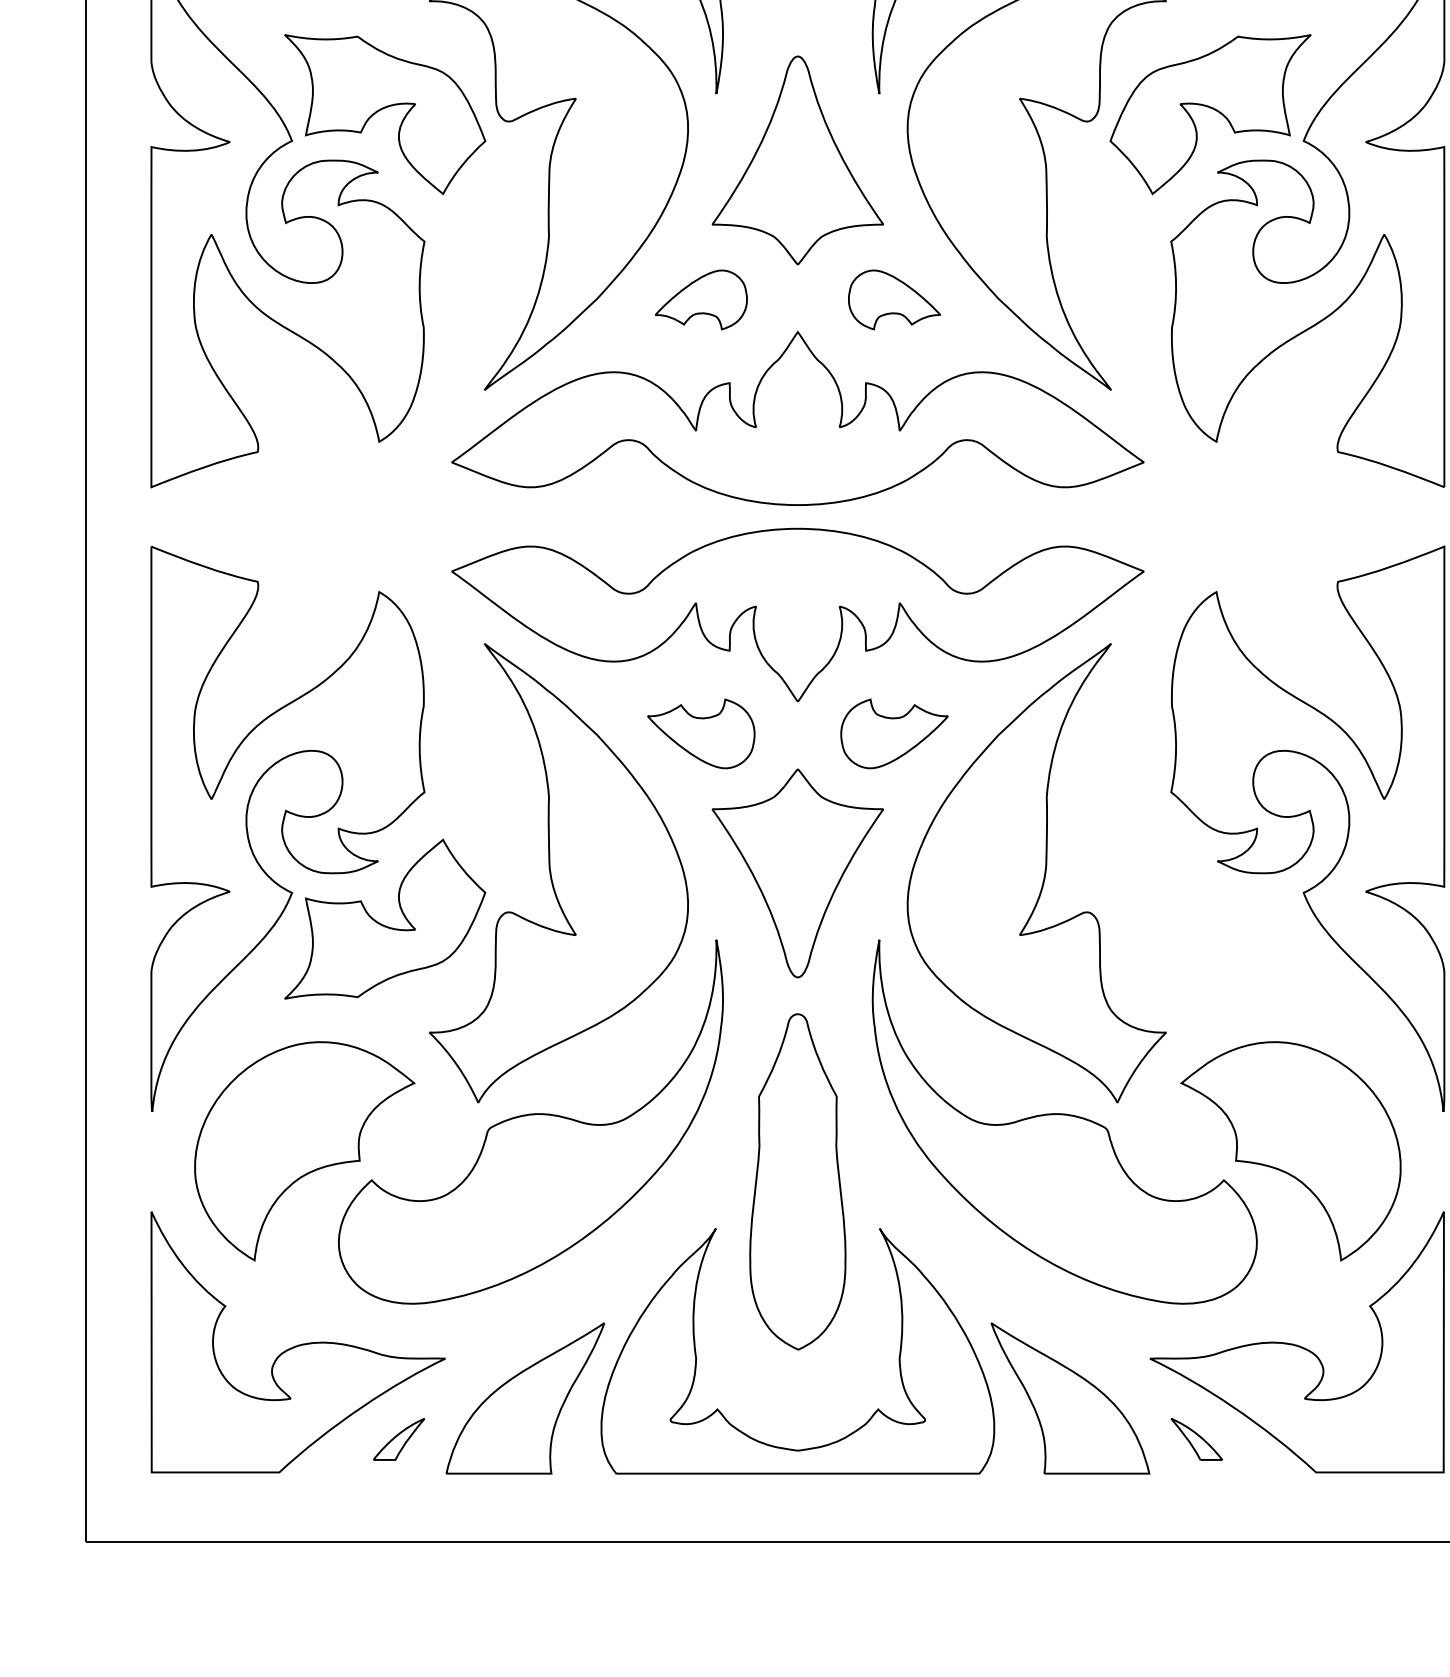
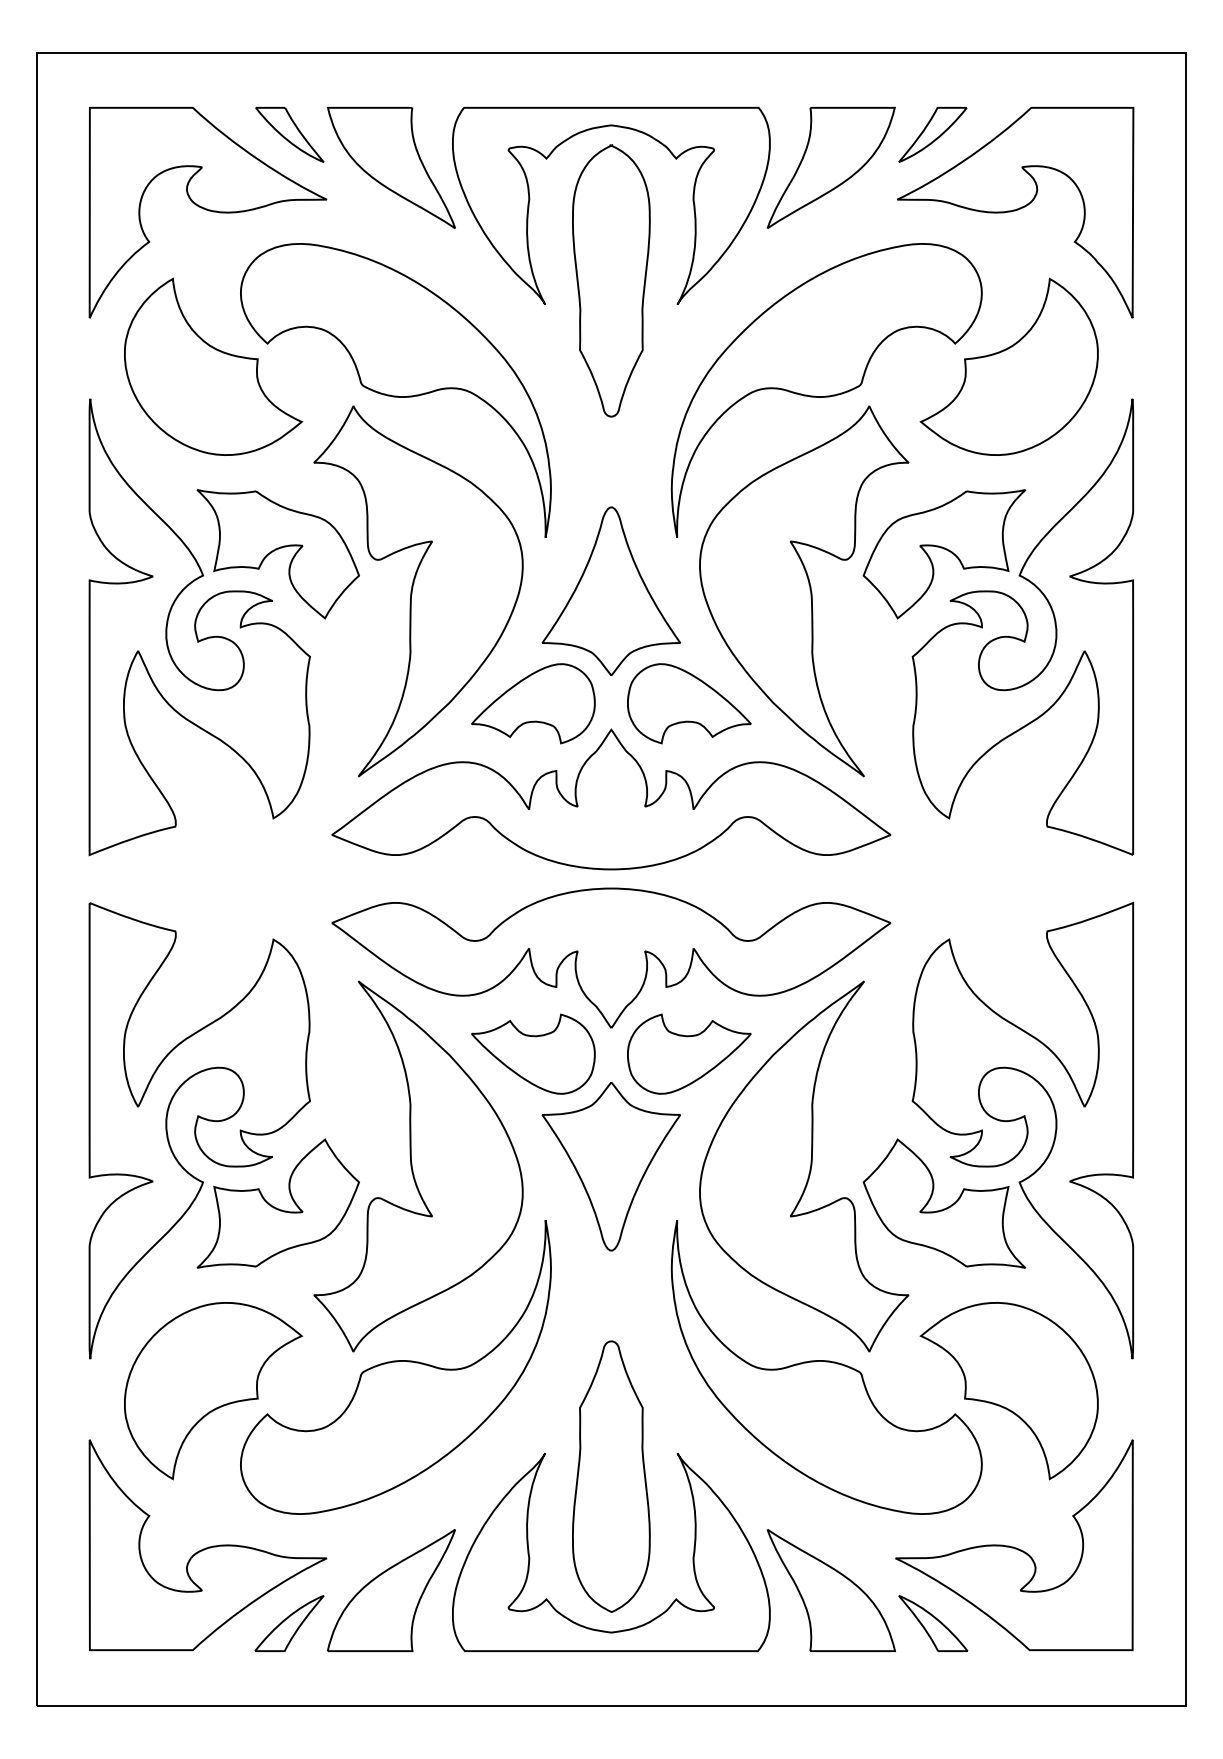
part: (701, 299) -> (533, 703), size x1.67
part: (894, 299) -> (689, 703), size x1.67
part: (701, 733) -> (533, 1053), size x1.43
part: (894, 733) -> (689, 1053), size x1.43
part: (1209, 919) -> (943, 1203), added
part: (798, 1181) -> (611, 1476), moved
part: (399, 1439) -> (289, 1623), size x1.67
part: (1196, 1439) -> (933, 1623), size x1.67

